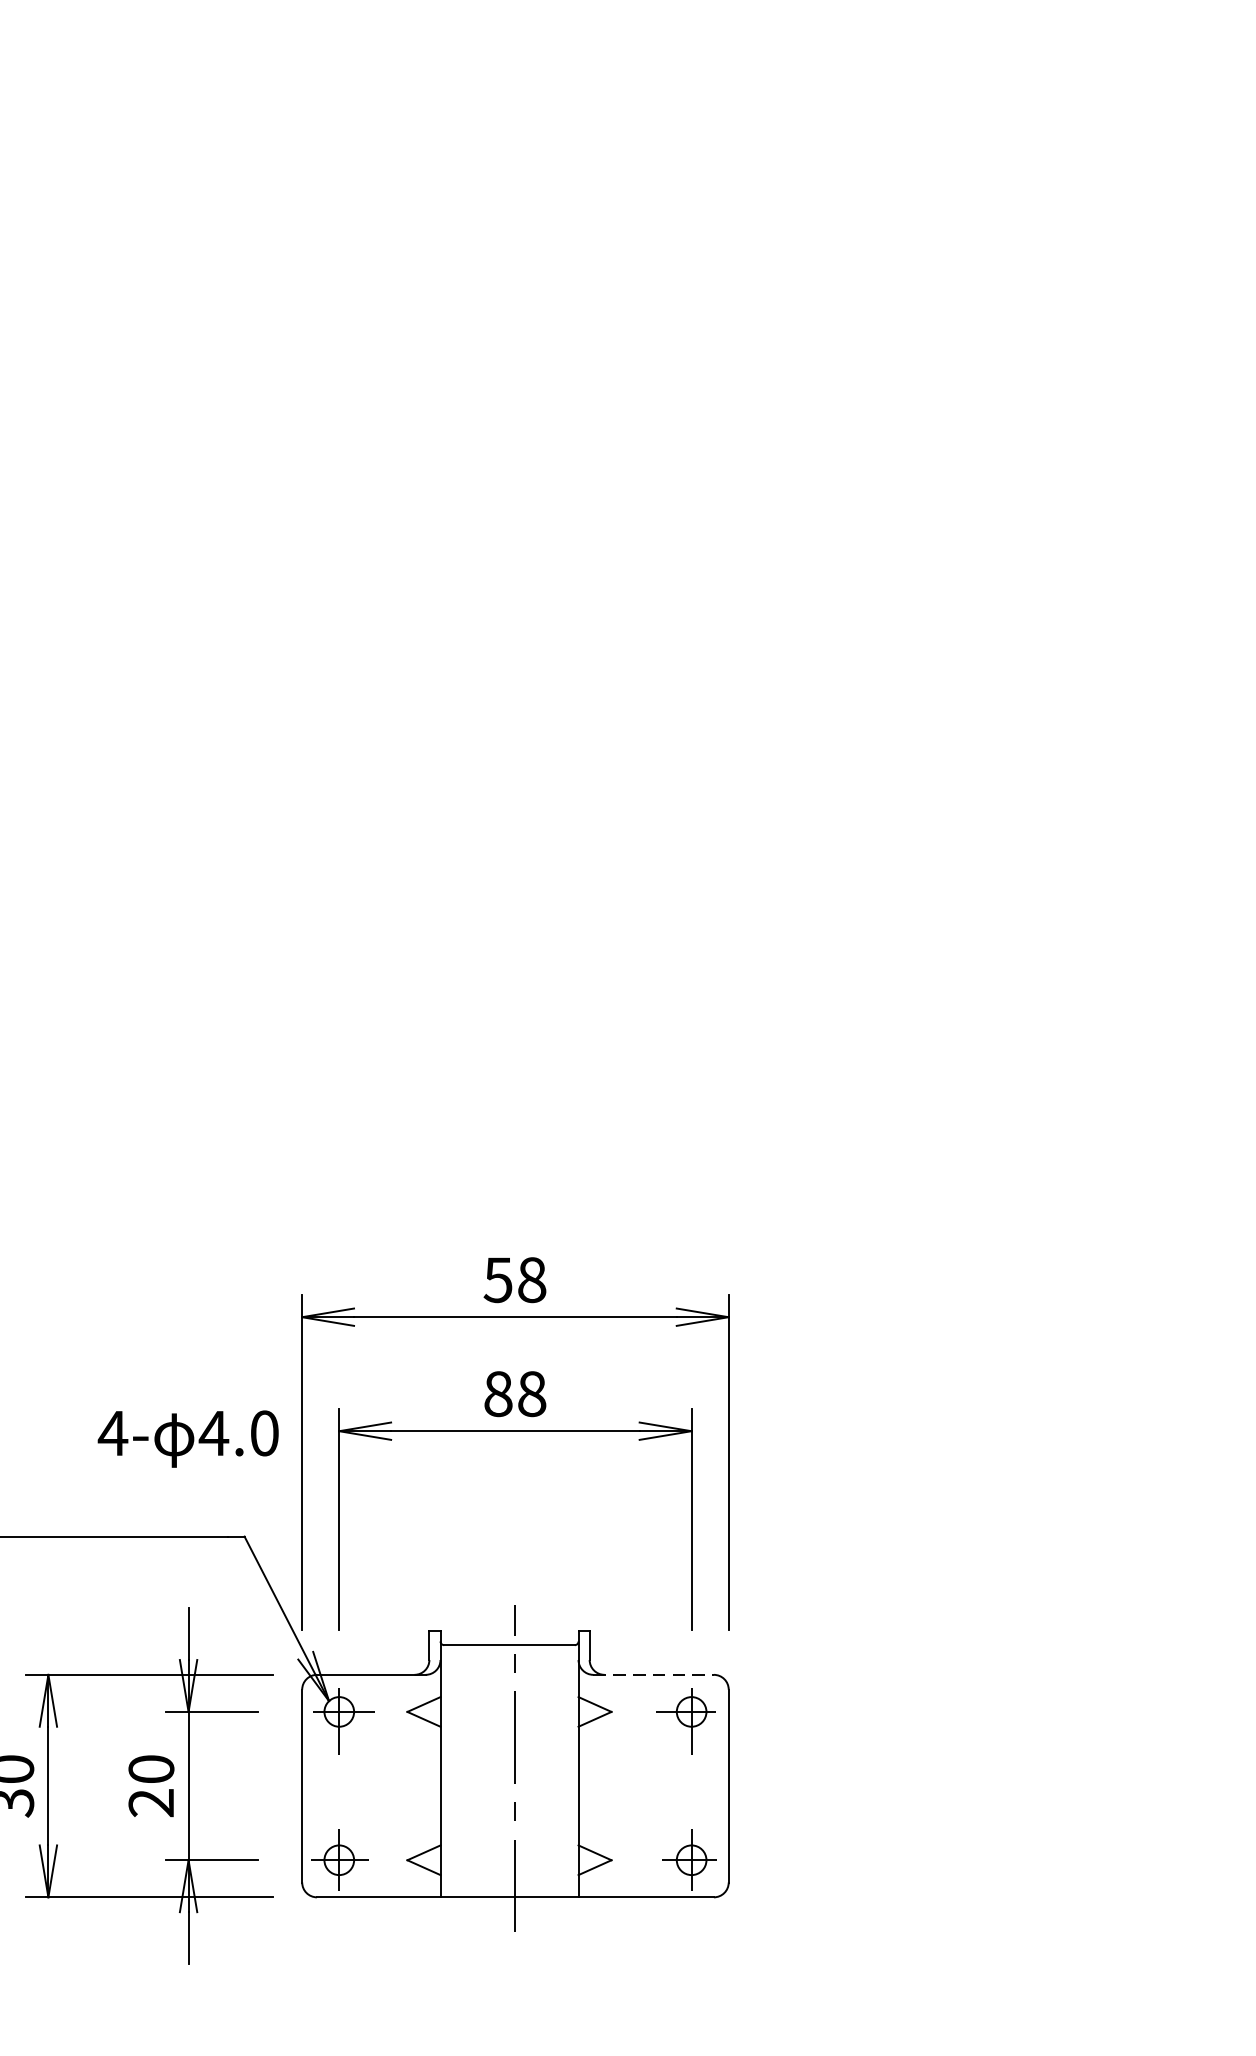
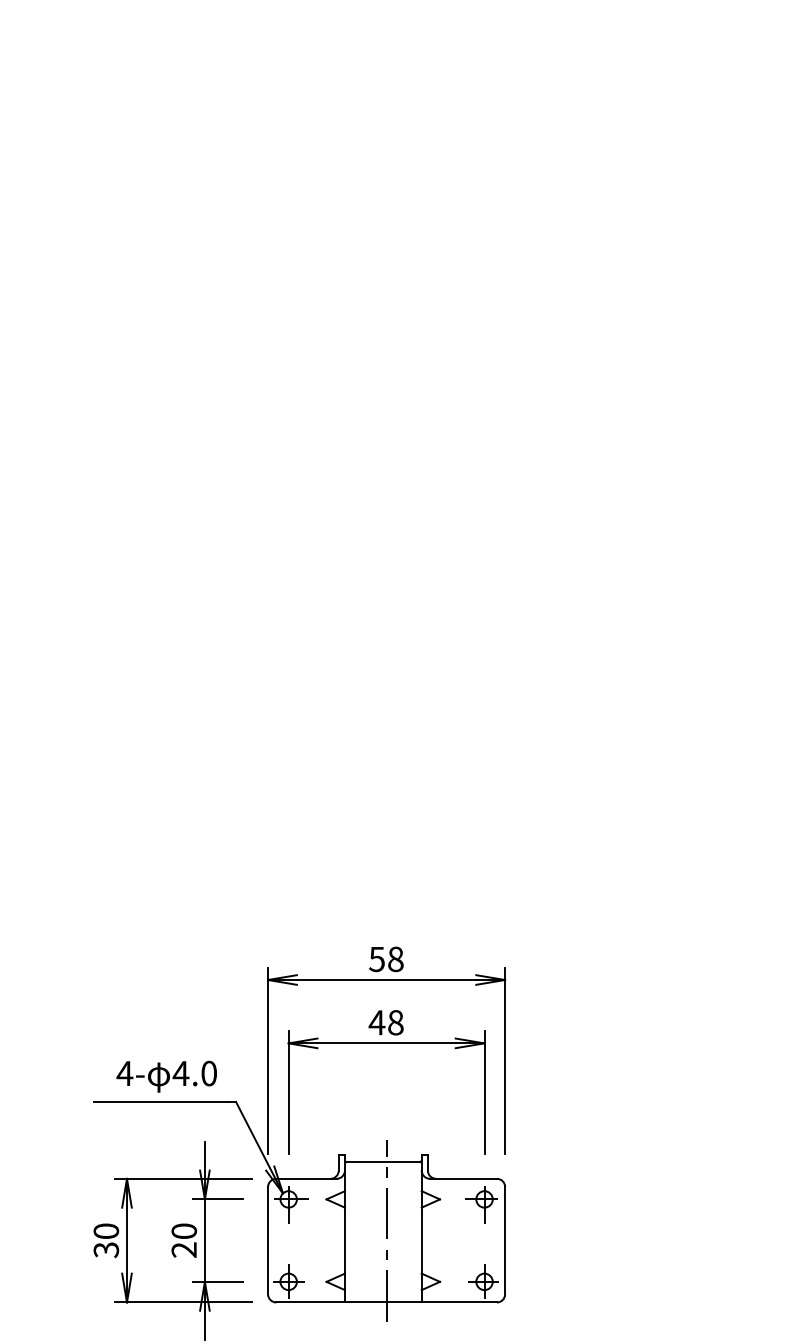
text: (497, 1393) -> (376, 1022), 88 -> 48
text: (187, 1438) -> (166, 1076), moved
line: (653, 1674) -> (463, 1178), dashed -> solid

